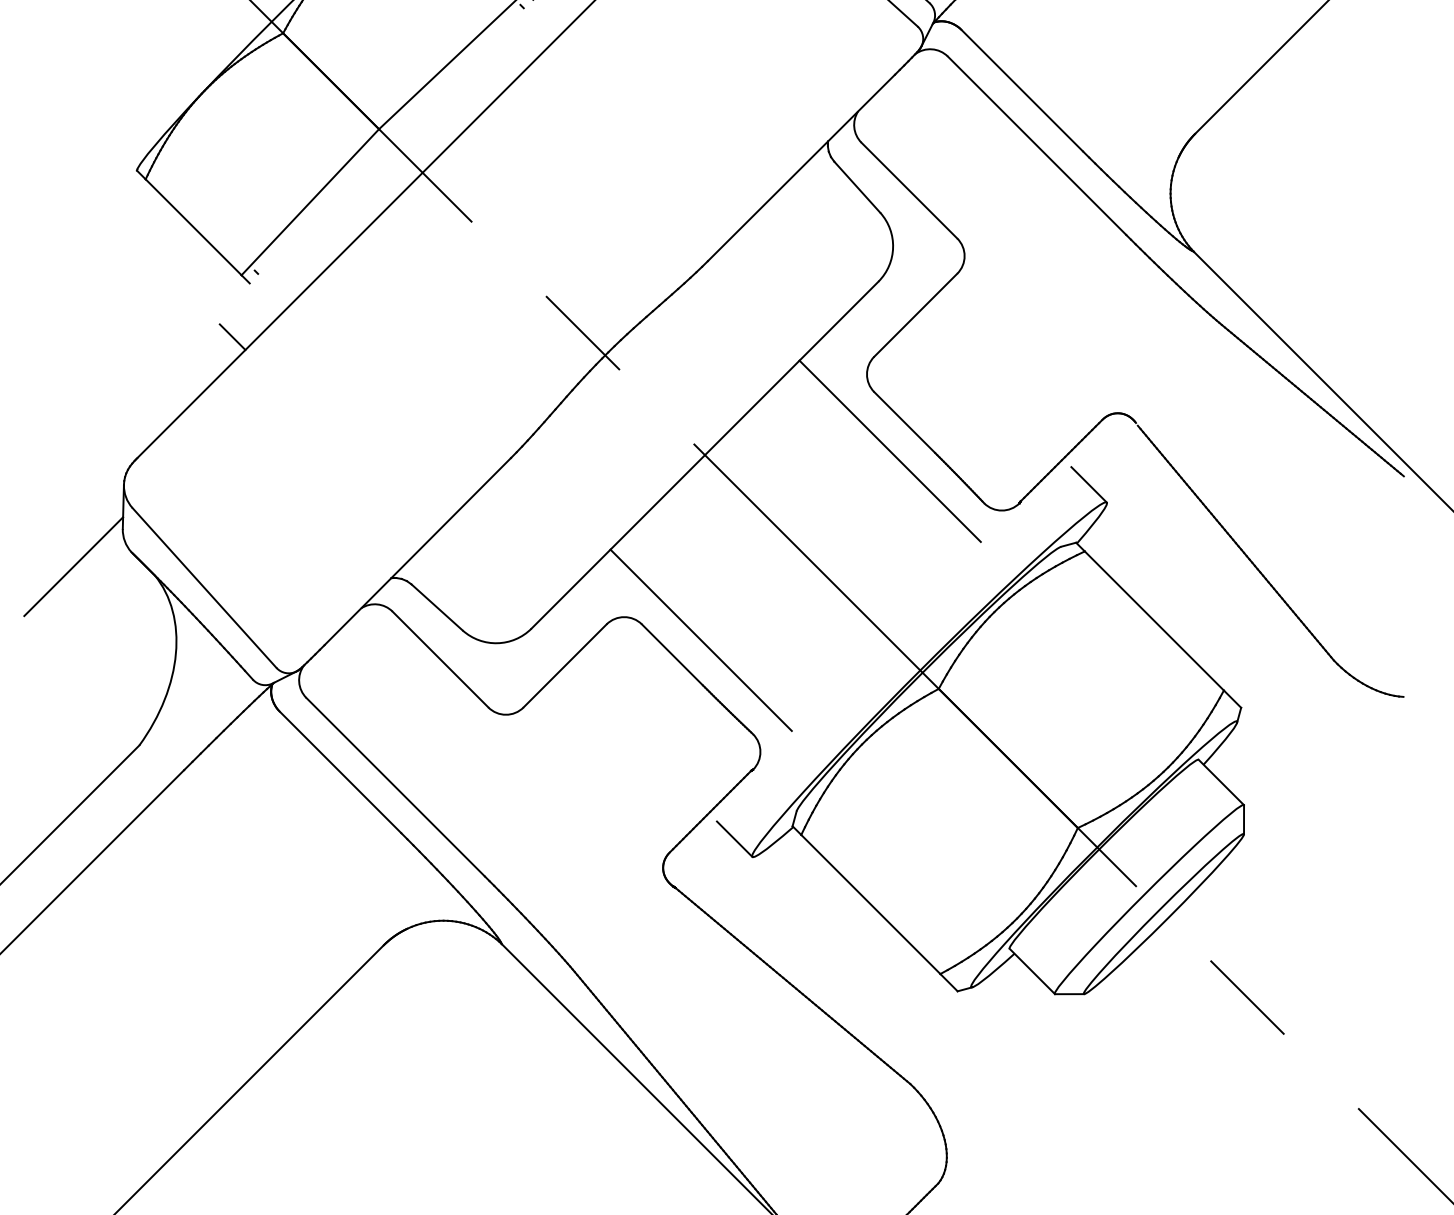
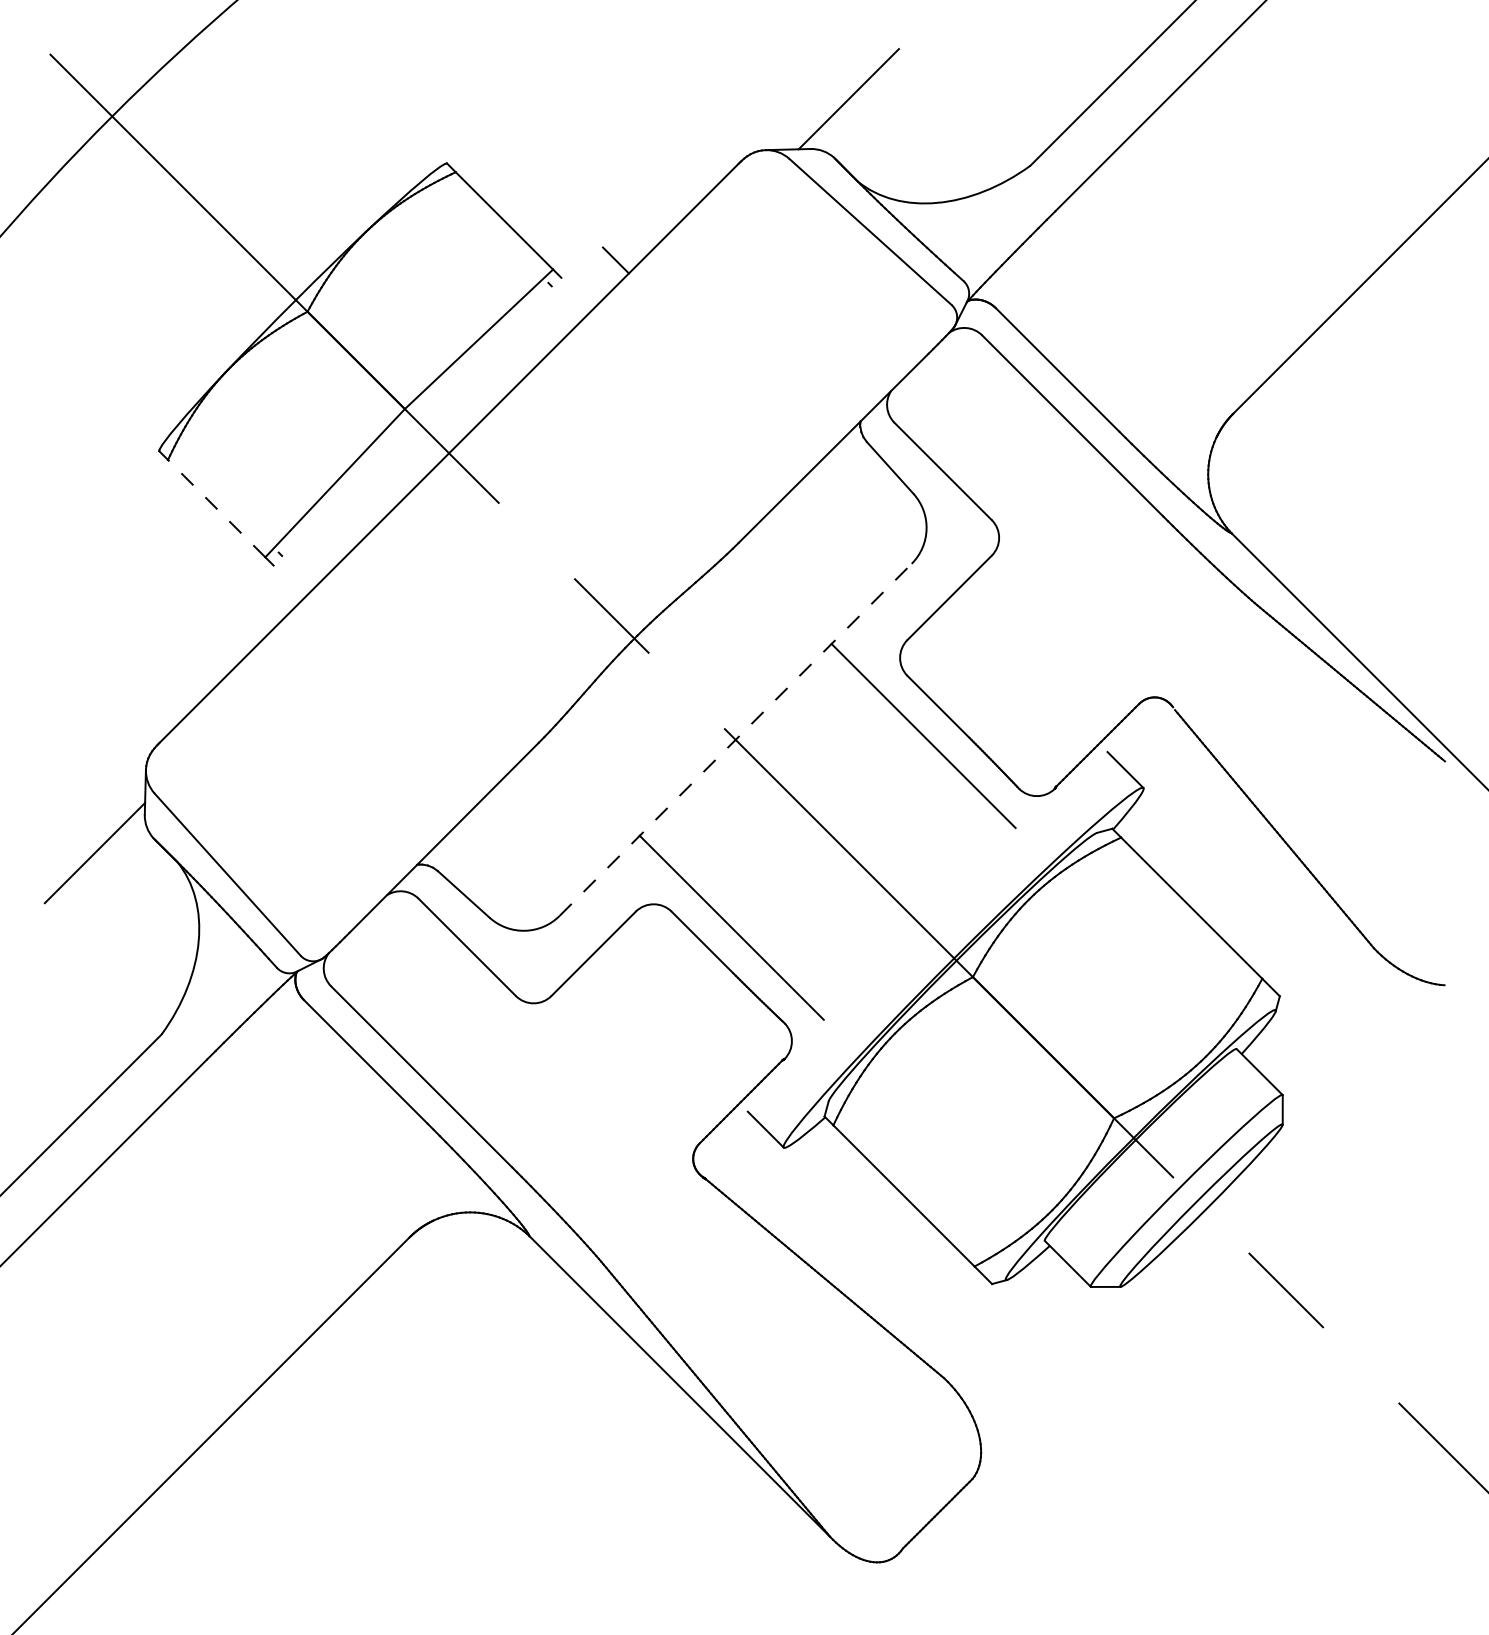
line: (193, 227) -> (216, 508), solid -> dashed
line: (232, 337) -> (256, 620), removed
line: (704, 454) -> (735, 739), solid -> dashed

